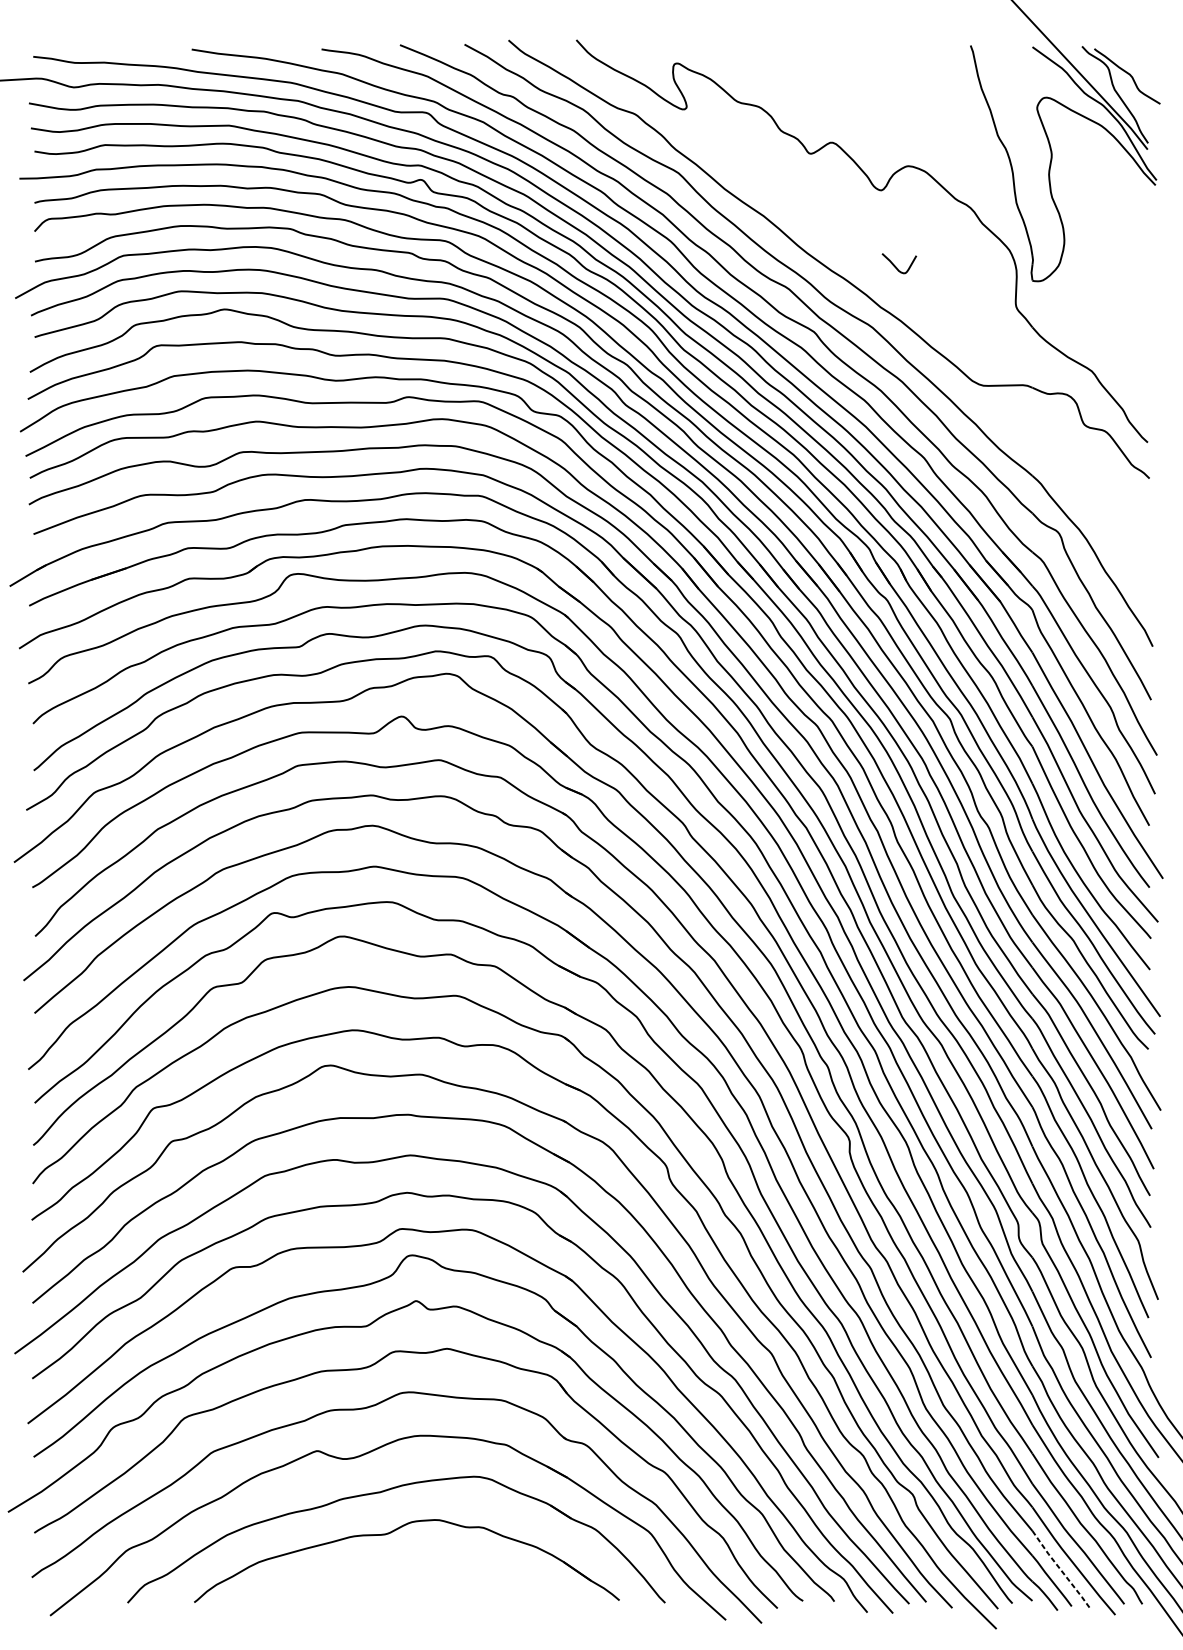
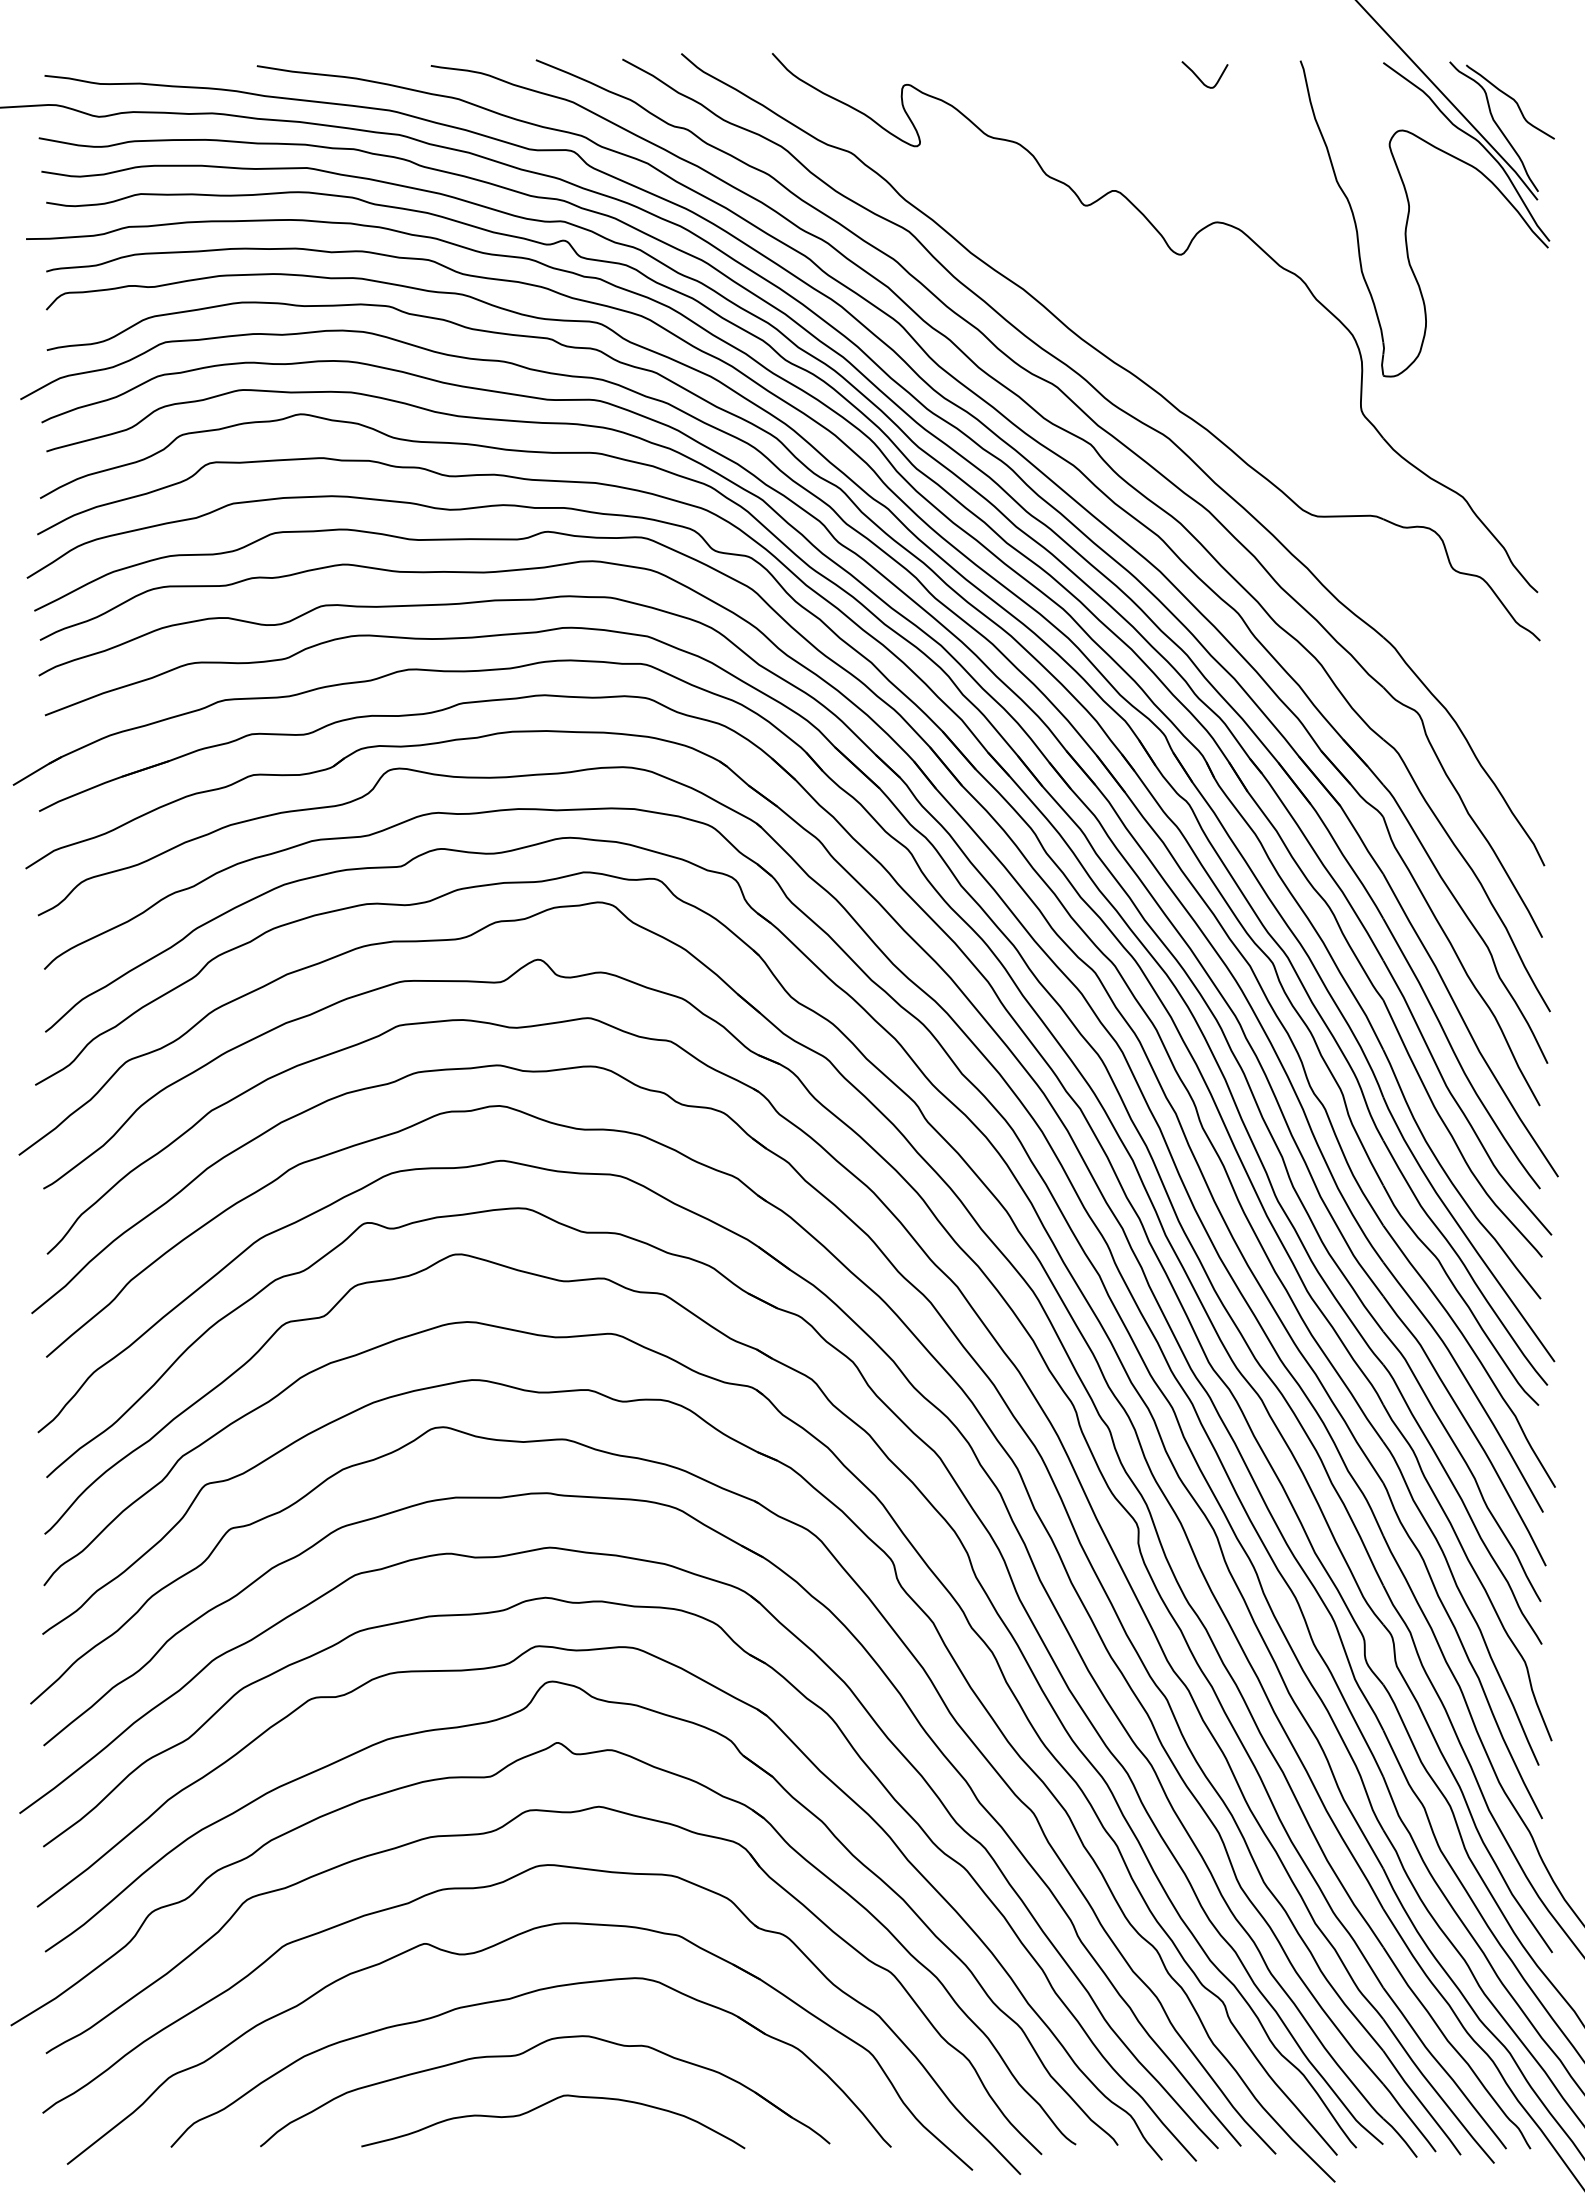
curve: (896, 266) -> (1200, 78), moved
line: (1060, 1570) -> (1421, 2103), dashed -> solid
curve: (406, 1571) -> (544, 2105), added

